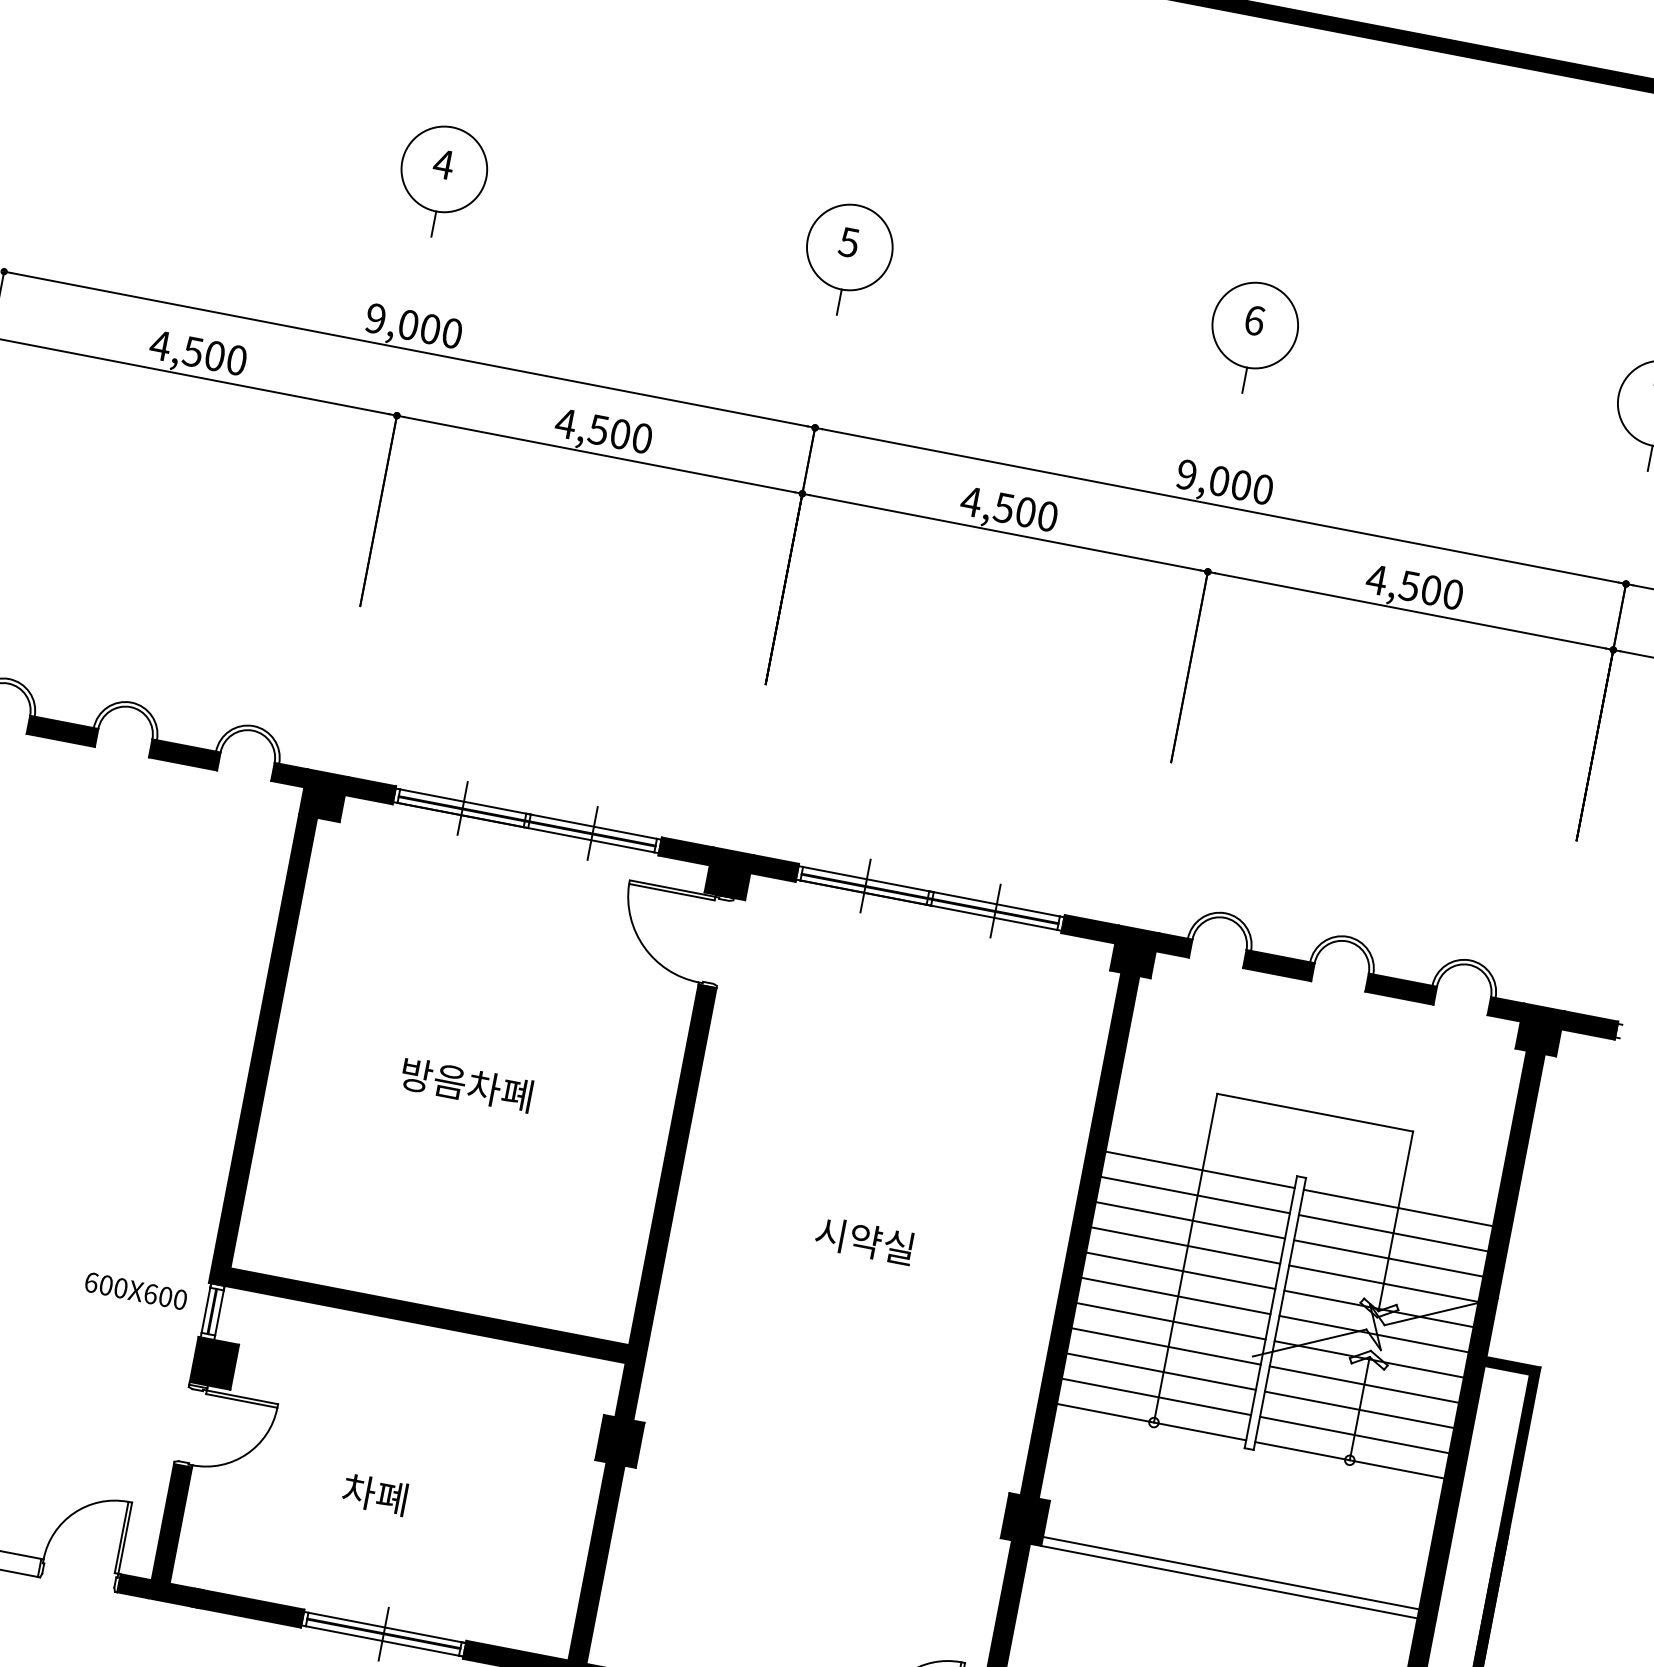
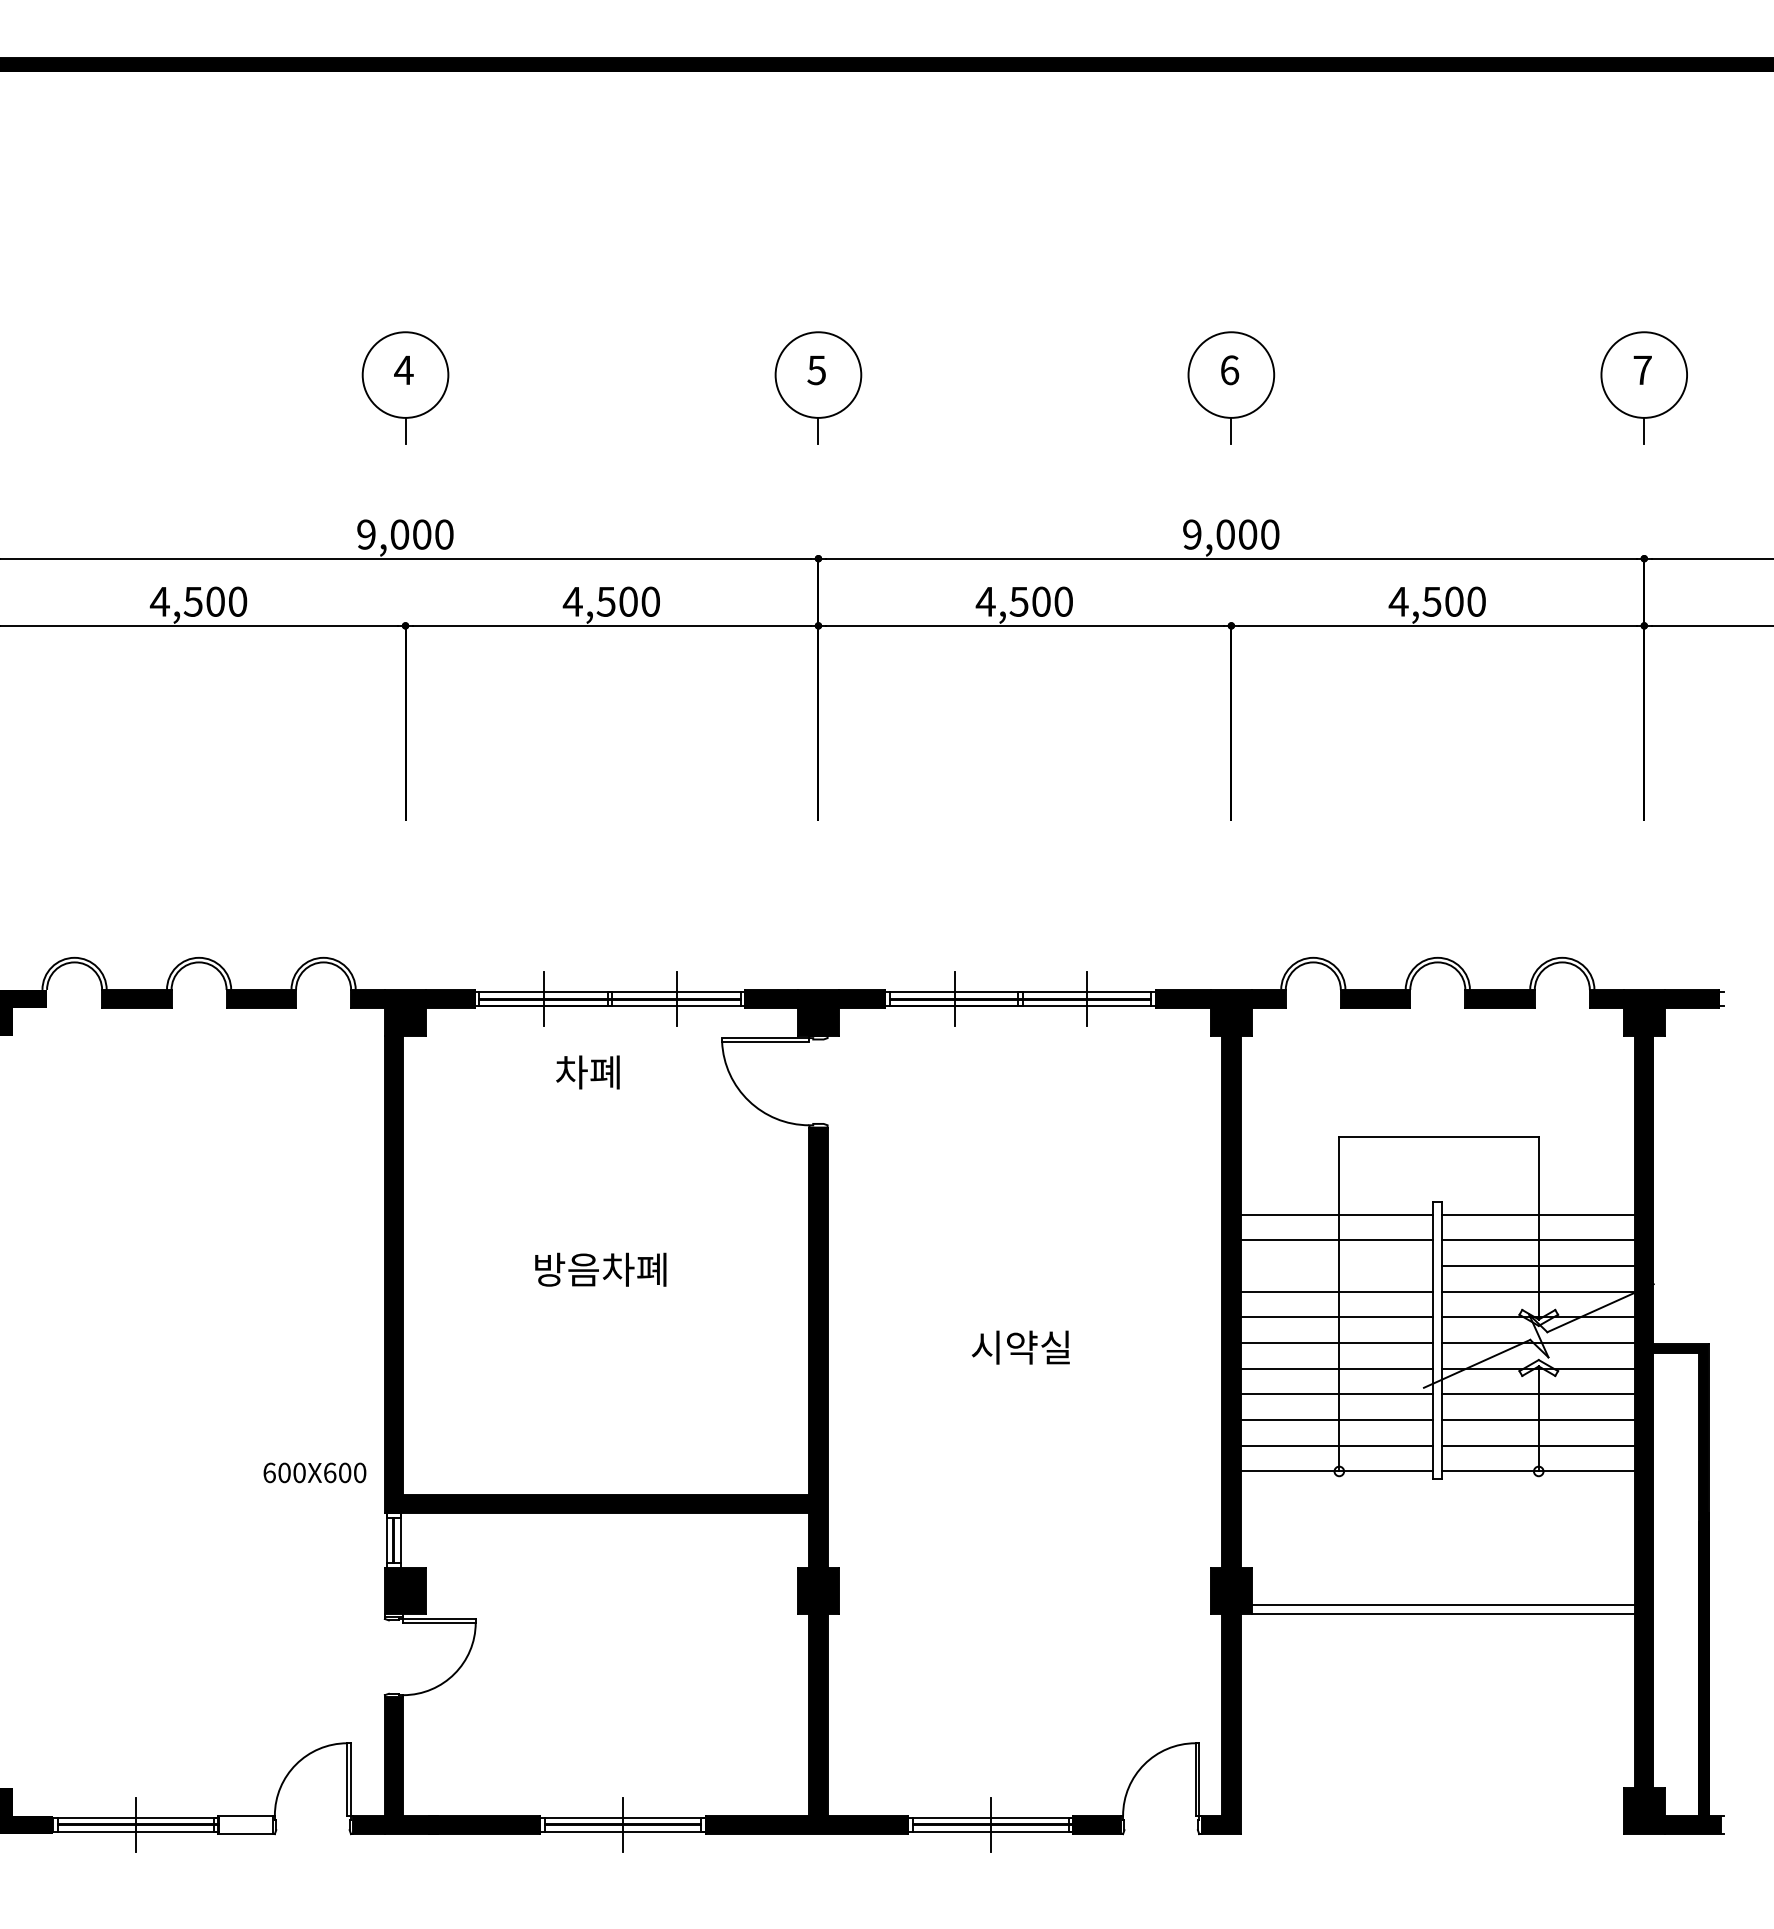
line: (1190, 1219) -> (1336, 1265), removed
text: (135, 1290) -> (314, 1472), moved
text: (374, 1494) -> (587, 1072), moved

